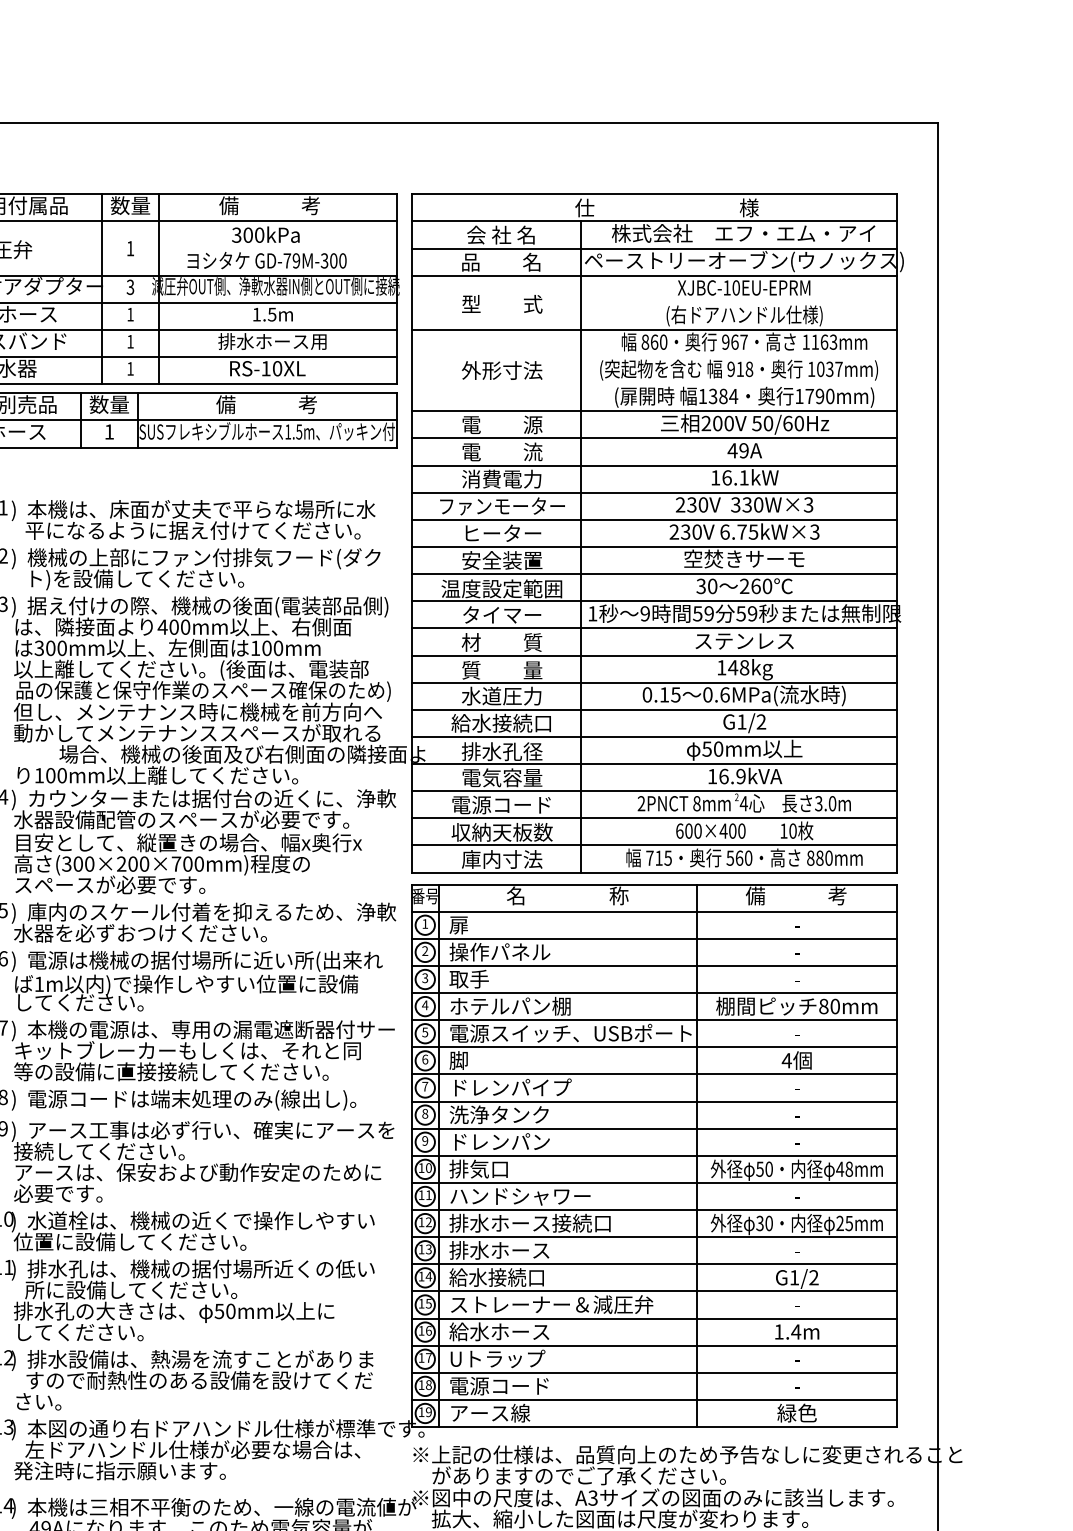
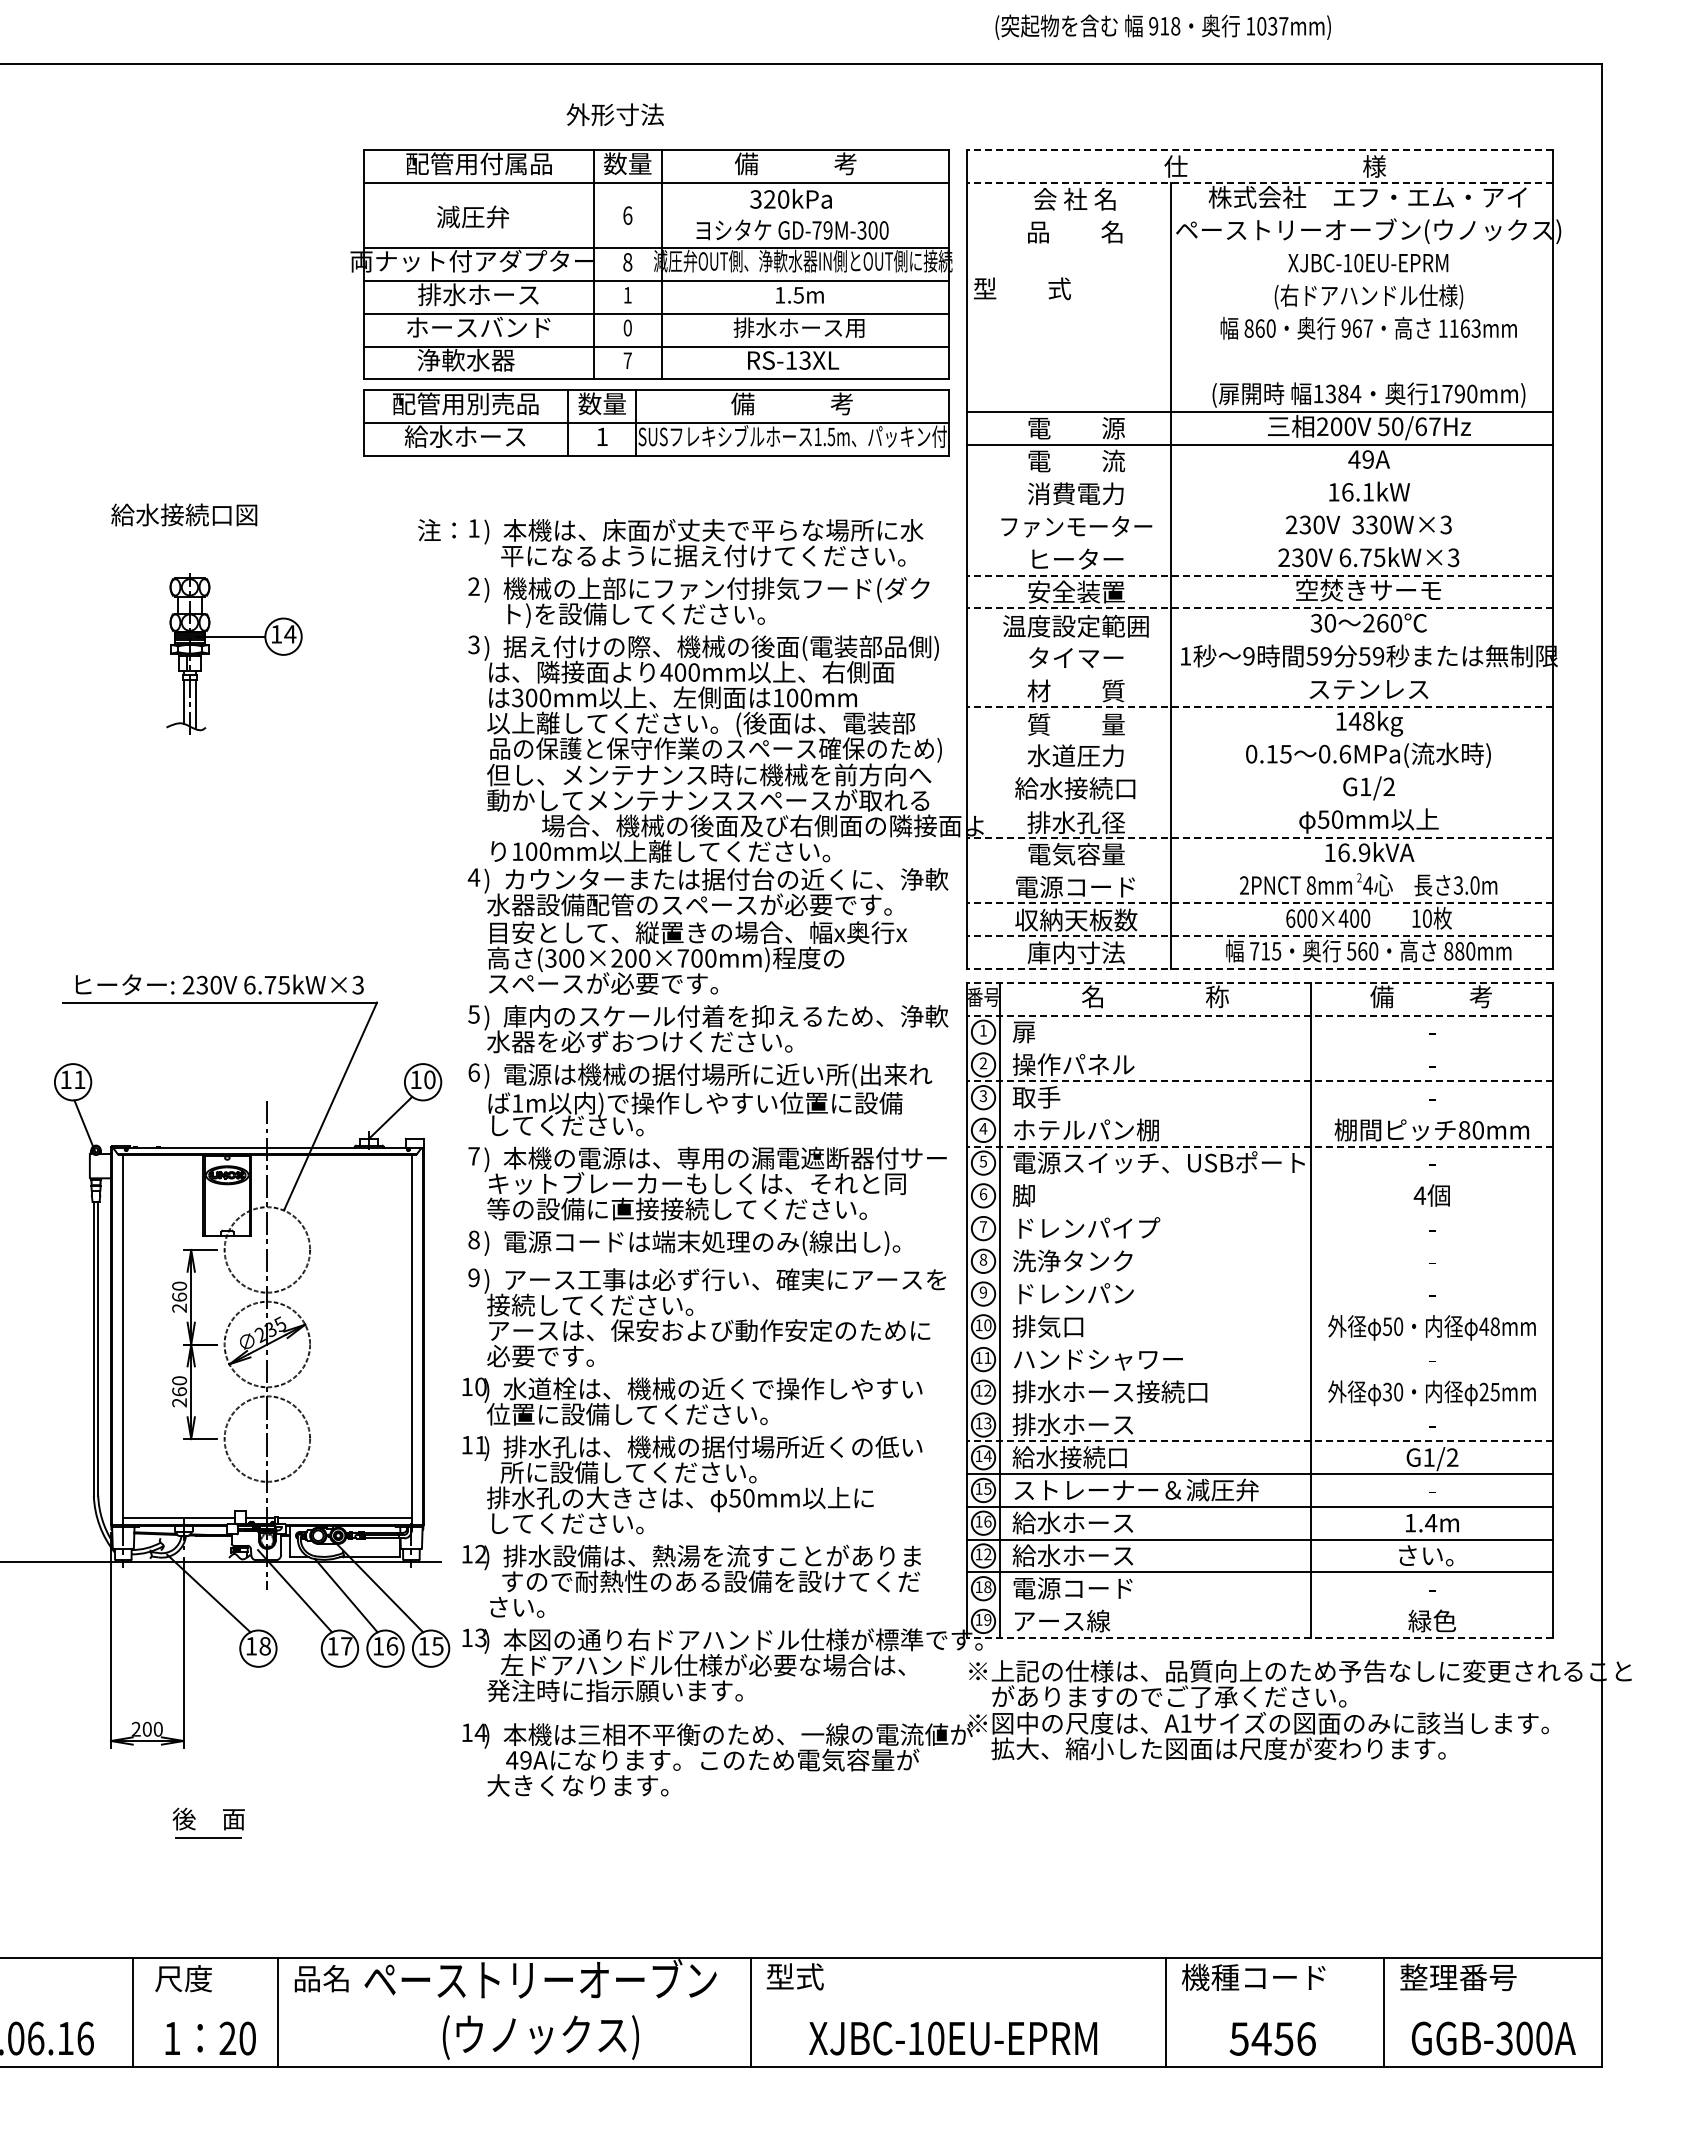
line: (653, 194) -> (1259, 150), solid -> dashed
line: (653, 221) -> (1259, 182), solid -> dashed
text: (247, 235) -> (769, 199), 300kPa -> 320kPa
text: (130, 248) -> (627, 215), 1 -> 6
line: (653, 248) -> (1259, 215), removed
line: (653, 275) -> (1259, 248), removed
text: (130, 287) -> (627, 262), 3 -> 8
text: (502, 304) -> (1022, 288), moved
line: (653, 329) -> (1259, 313), removed
text: (130, 341) -> (627, 327), 1 -> 0
text: (130, 368) -> (627, 360), 1 -> 7
text: (276, 368) -> (804, 360), RS-10XL -> RS-13XL
text: (738, 369) -> (1162, 26), moved
text: (501, 370) -> (614, 114), moved
text: (798, 423) -> (1434, 426), 50/60Hz -> 50/67Hz
line: (653, 465) -> (1259, 477), removed
line: (653, 492) -> (1259, 510), removed
line: (653, 519) -> (1259, 542), removed
line: (653, 546) -> (1259, 575), solid -> dashed
line: (653, 574) -> (1259, 608), solid -> dashed
line: (653, 601) -> (1259, 641), removed
line: (653, 628) -> (1259, 673), removed
line: (653, 655) -> (1259, 706), solid -> dashed
line: (653, 682) -> (1259, 739), removed
line: (653, 710) -> (1259, 772), removed
line: (653, 736) -> (1259, 804), removed
line: (653, 763) -> (1259, 837), solid -> dashed
line: (653, 791) -> (1259, 870), removed
line: (653, 818) -> (1259, 903), solid -> dashed
line: (653, 845) -> (1259, 935), solid -> dashed
line: (653, 872) -> (1259, 968), solid -> dashed
line: (653, 884) -> (1259, 983), solid -> dashed
line: (653, 911) -> (1259, 1015), solid -> dashed
line: (653, 938) -> (1259, 1048), removed
line: (653, 966) -> (1259, 1081), solid -> dashed
line: (653, 993) -> (1259, 1114), removed
line: (653, 1019) -> (1259, 1146), solid -> dashed
line: (653, 1047) -> (1259, 1179), removed
line: (653, 1074) -> (1259, 1212), removed
line: (653, 1101) -> (1259, 1244), removed
line: (653, 1128) -> (1259, 1277), removed
line: (653, 1155) -> (1259, 1310), removed
line: (653, 1183) -> (1259, 1343), removed
line: (653, 1209) -> (1259, 1375), removed
line: (653, 1237) -> (1259, 1408), removed
line: (653, 1264) -> (1259, 1441), solid -> dashed
text: (428, 1358) -> (987, 1554), 17 -> 12
text: (499, 1358) -> (1072, 1555), Uトラップ -> 給水ホース
text: (792, 1358) -> (1426, 1555), - -> さい。
line: (653, 1400) -> (1259, 1605), removed
line: (653, 1426) -> (1259, 1637), solid -> dashed
text: (592, 1498) -> (1185, 1723), A3 -> A1

